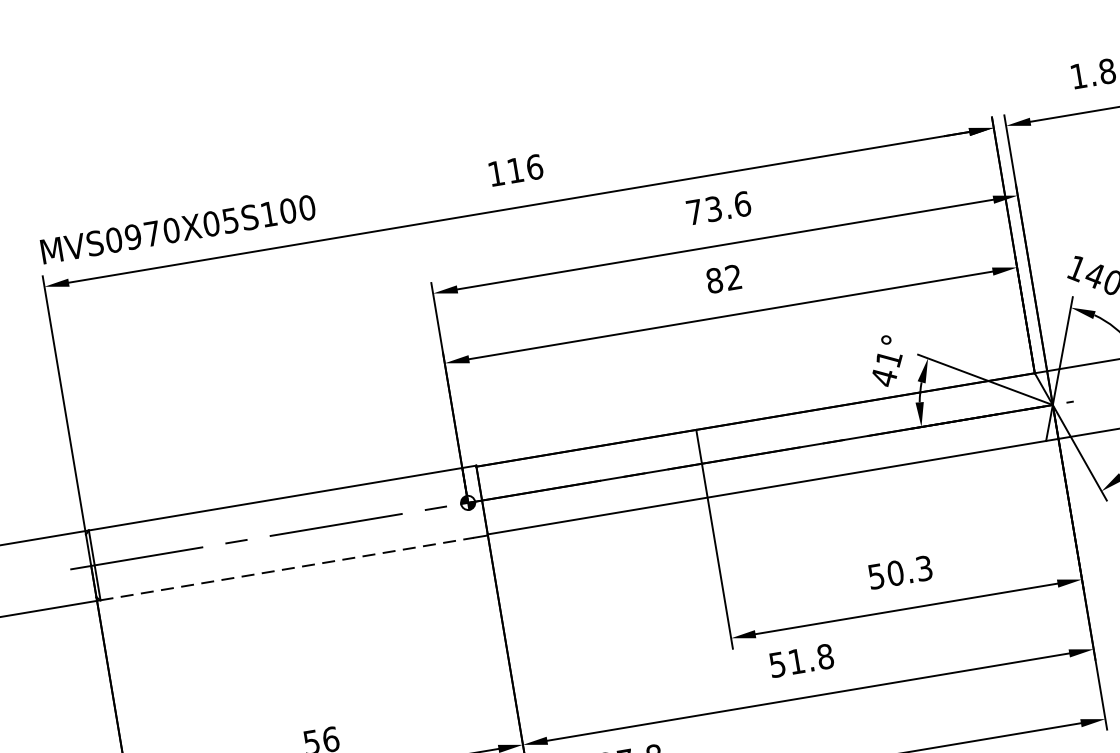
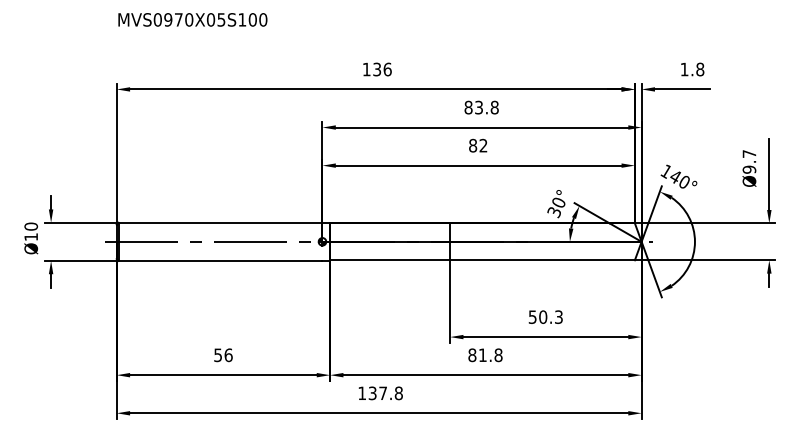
text: (516, 170) -> (377, 69), 116 -> 136
text: (718, 208) -> (481, 107), 73.6 -> 83.8
text: (177, 228) -> (192, 19), moved
text: (886, 368) -> (556, 207), 41° -> 30°
line: (287, 568) -> (220, 260), dashed -> solid
text: (777, 665) -> (472, 355), 51.8 -> 81.8

